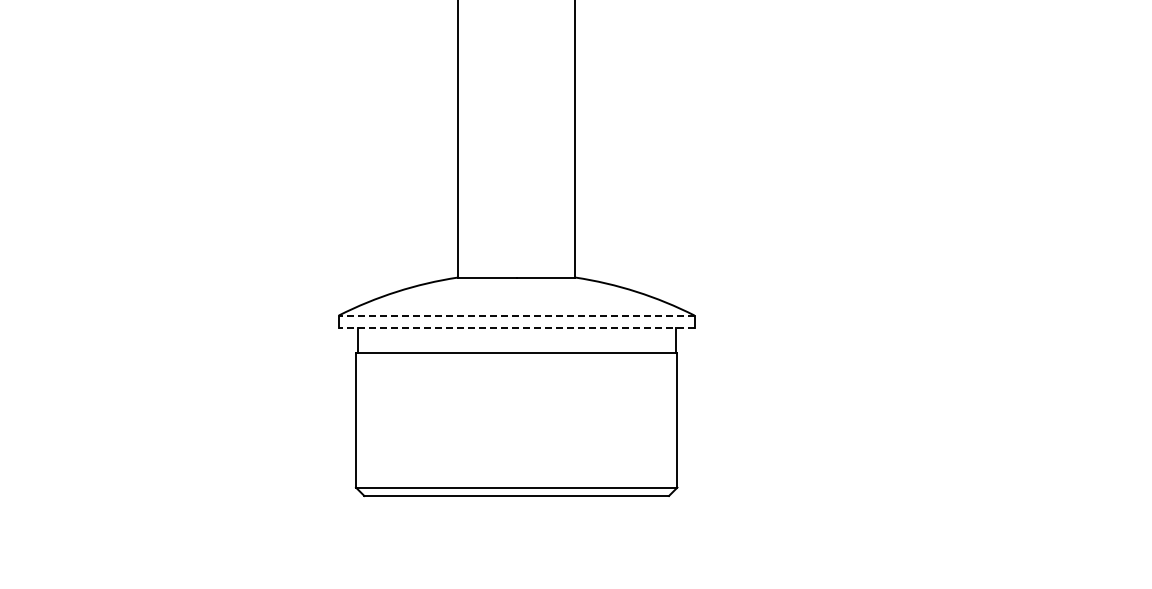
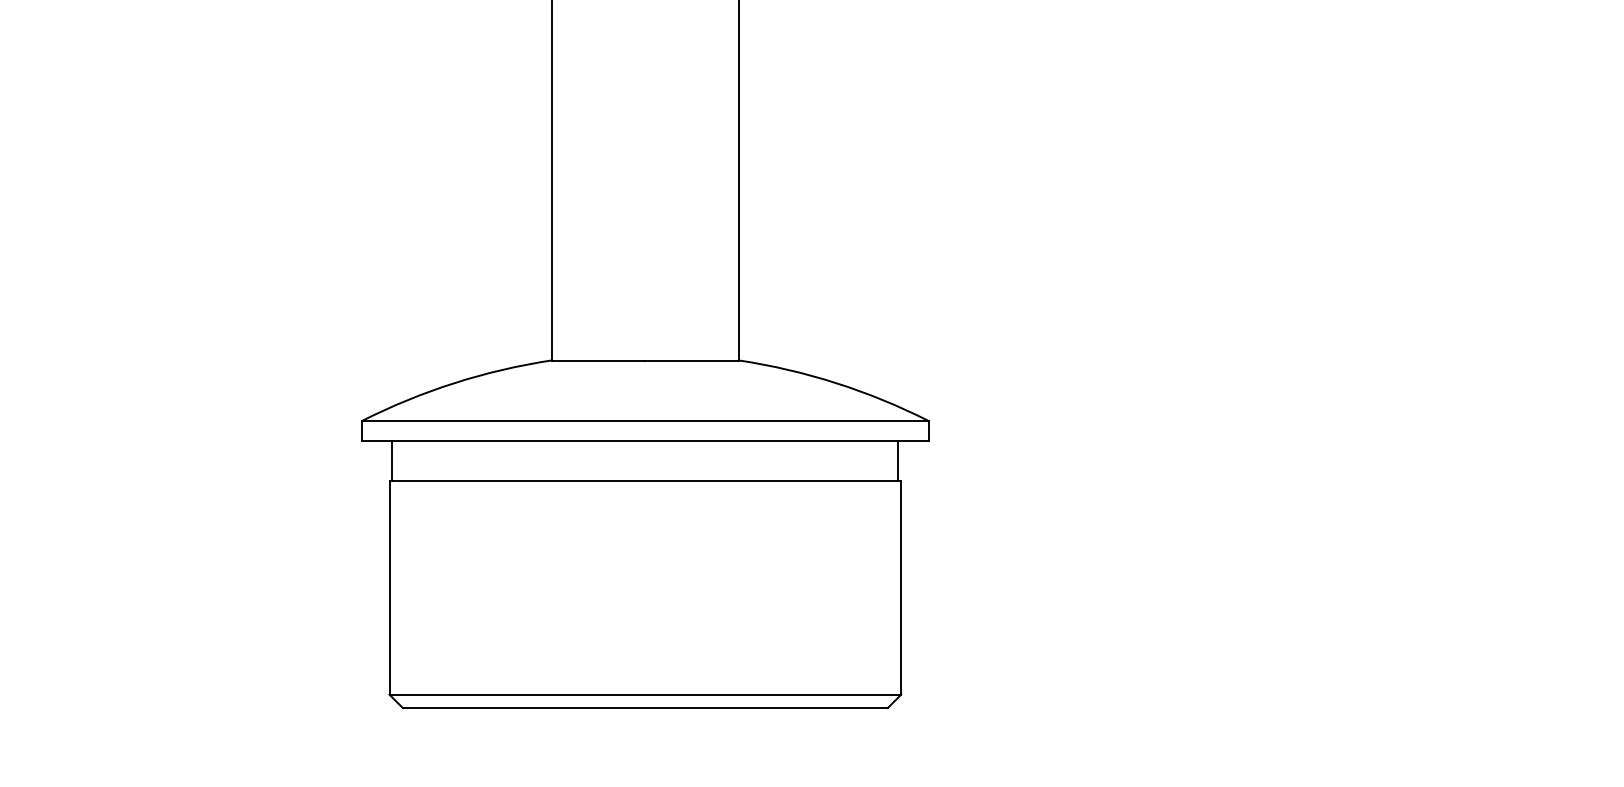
line: (516, 315) -> (645, 420), dashed -> solid
line: (516, 328) -> (645, 441), dashed -> solid

